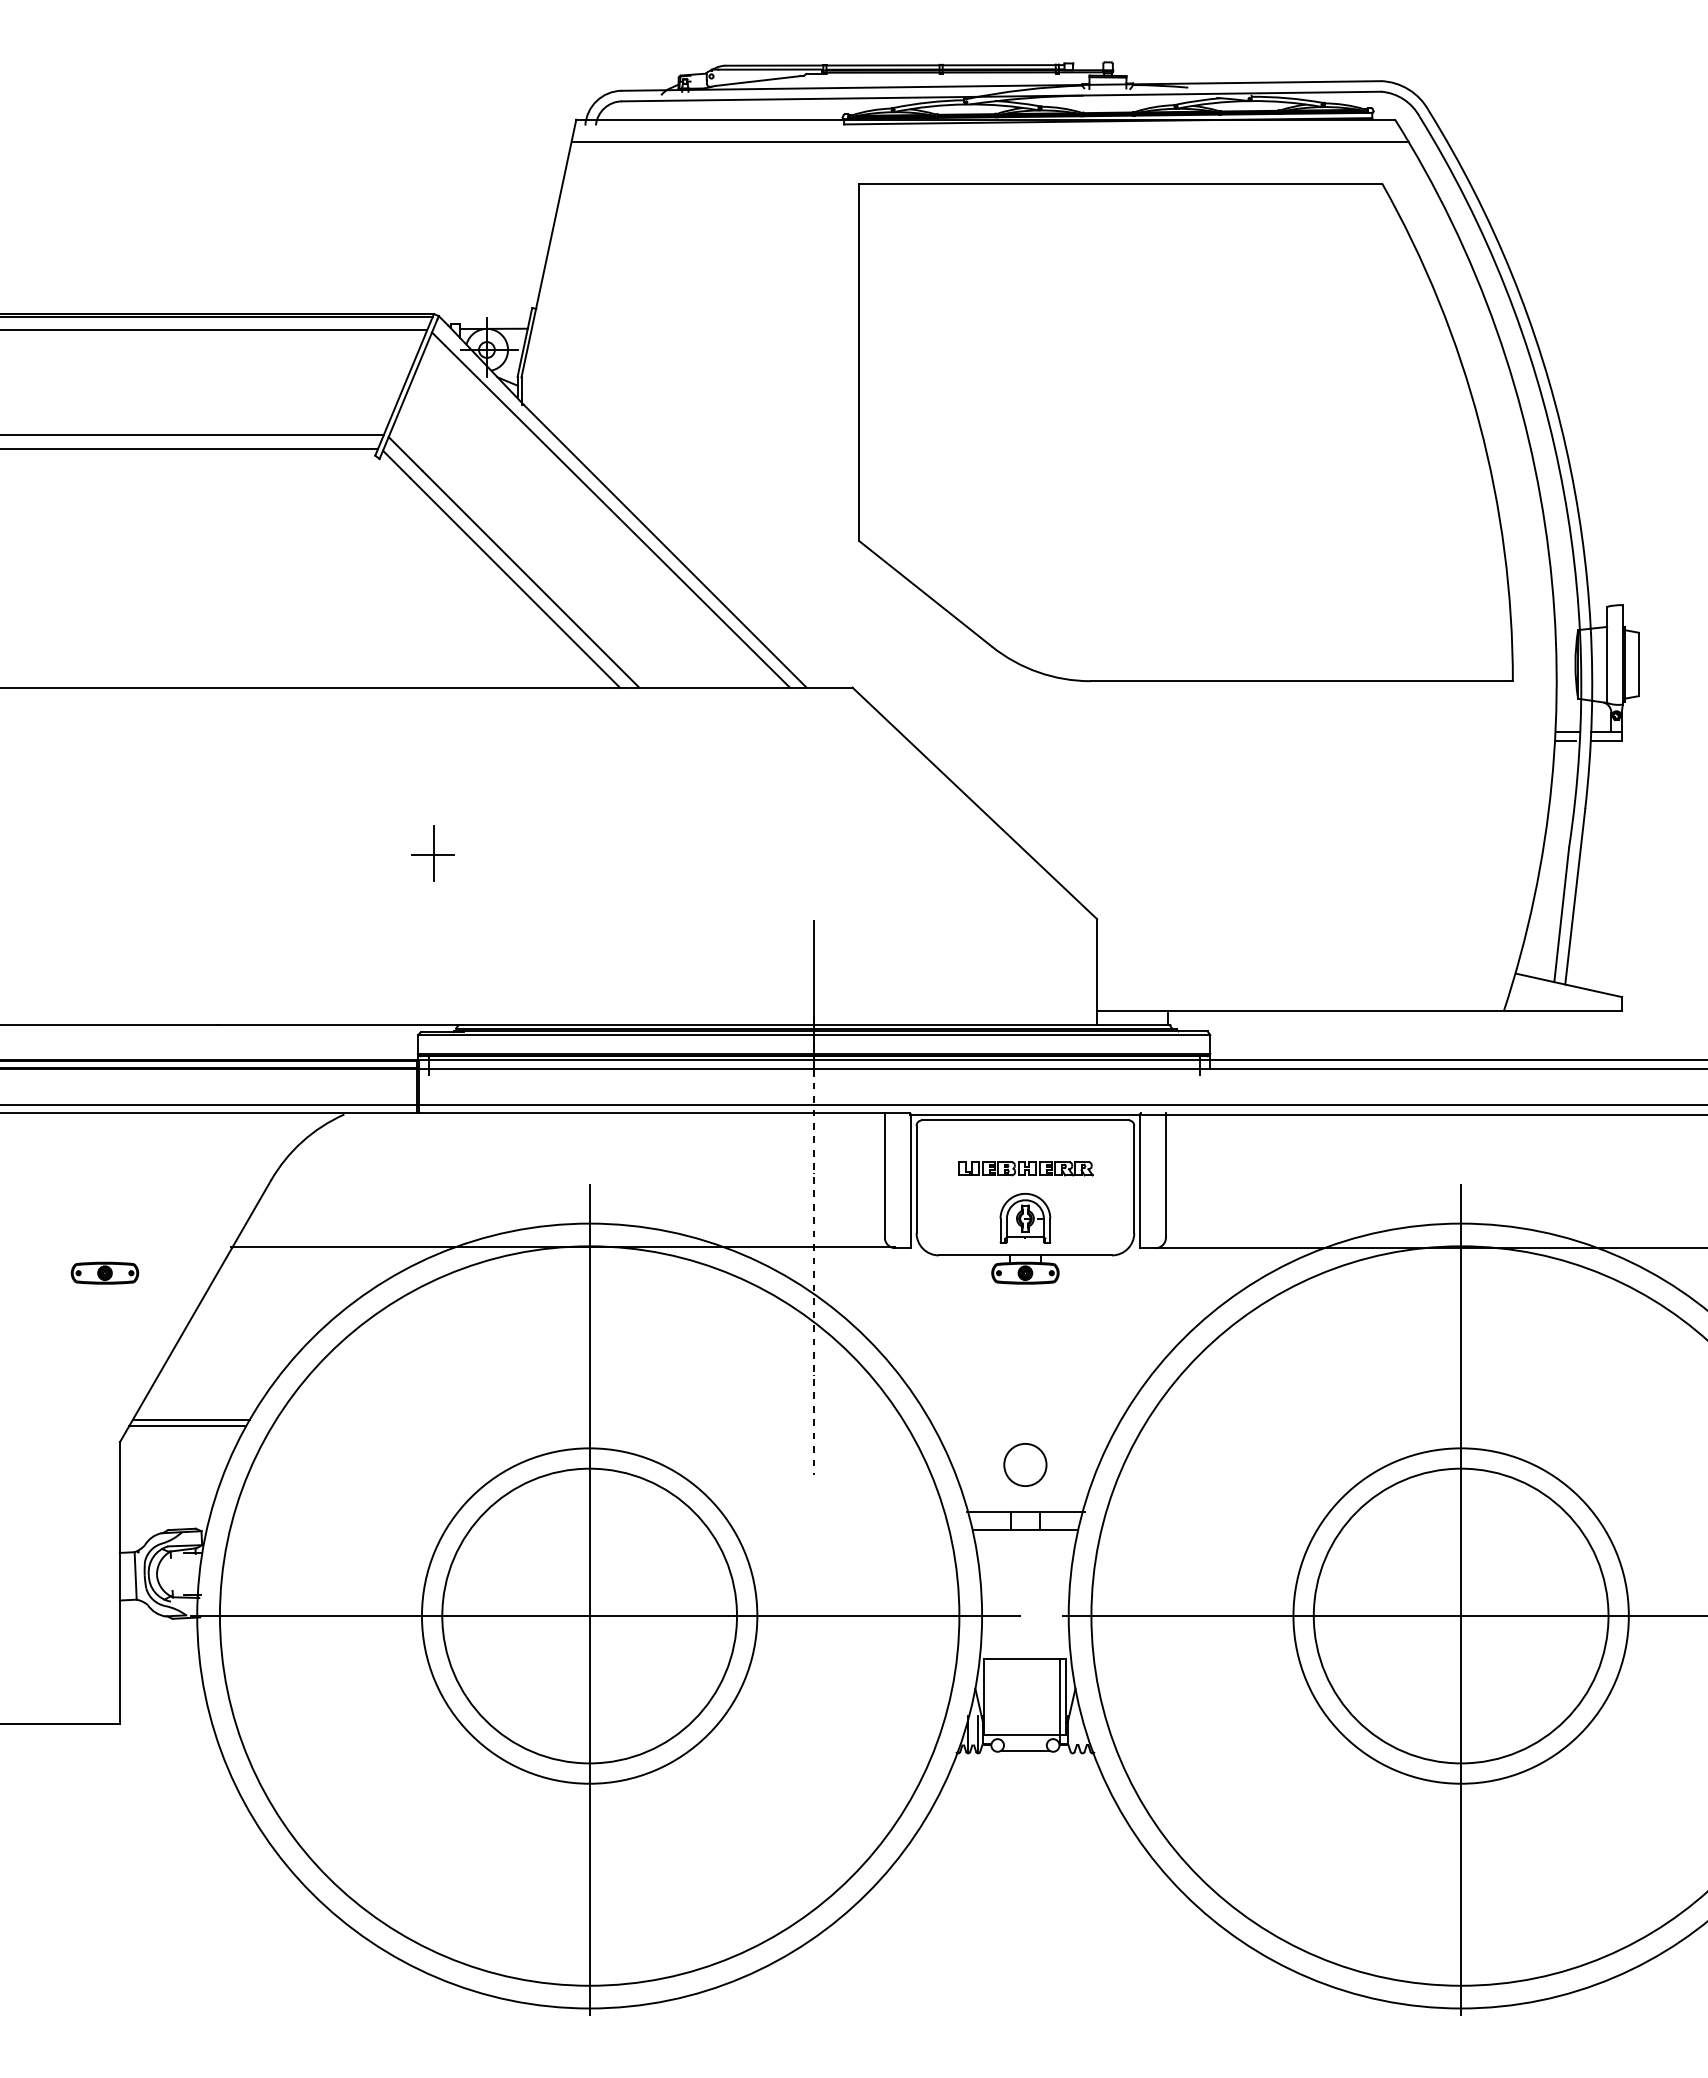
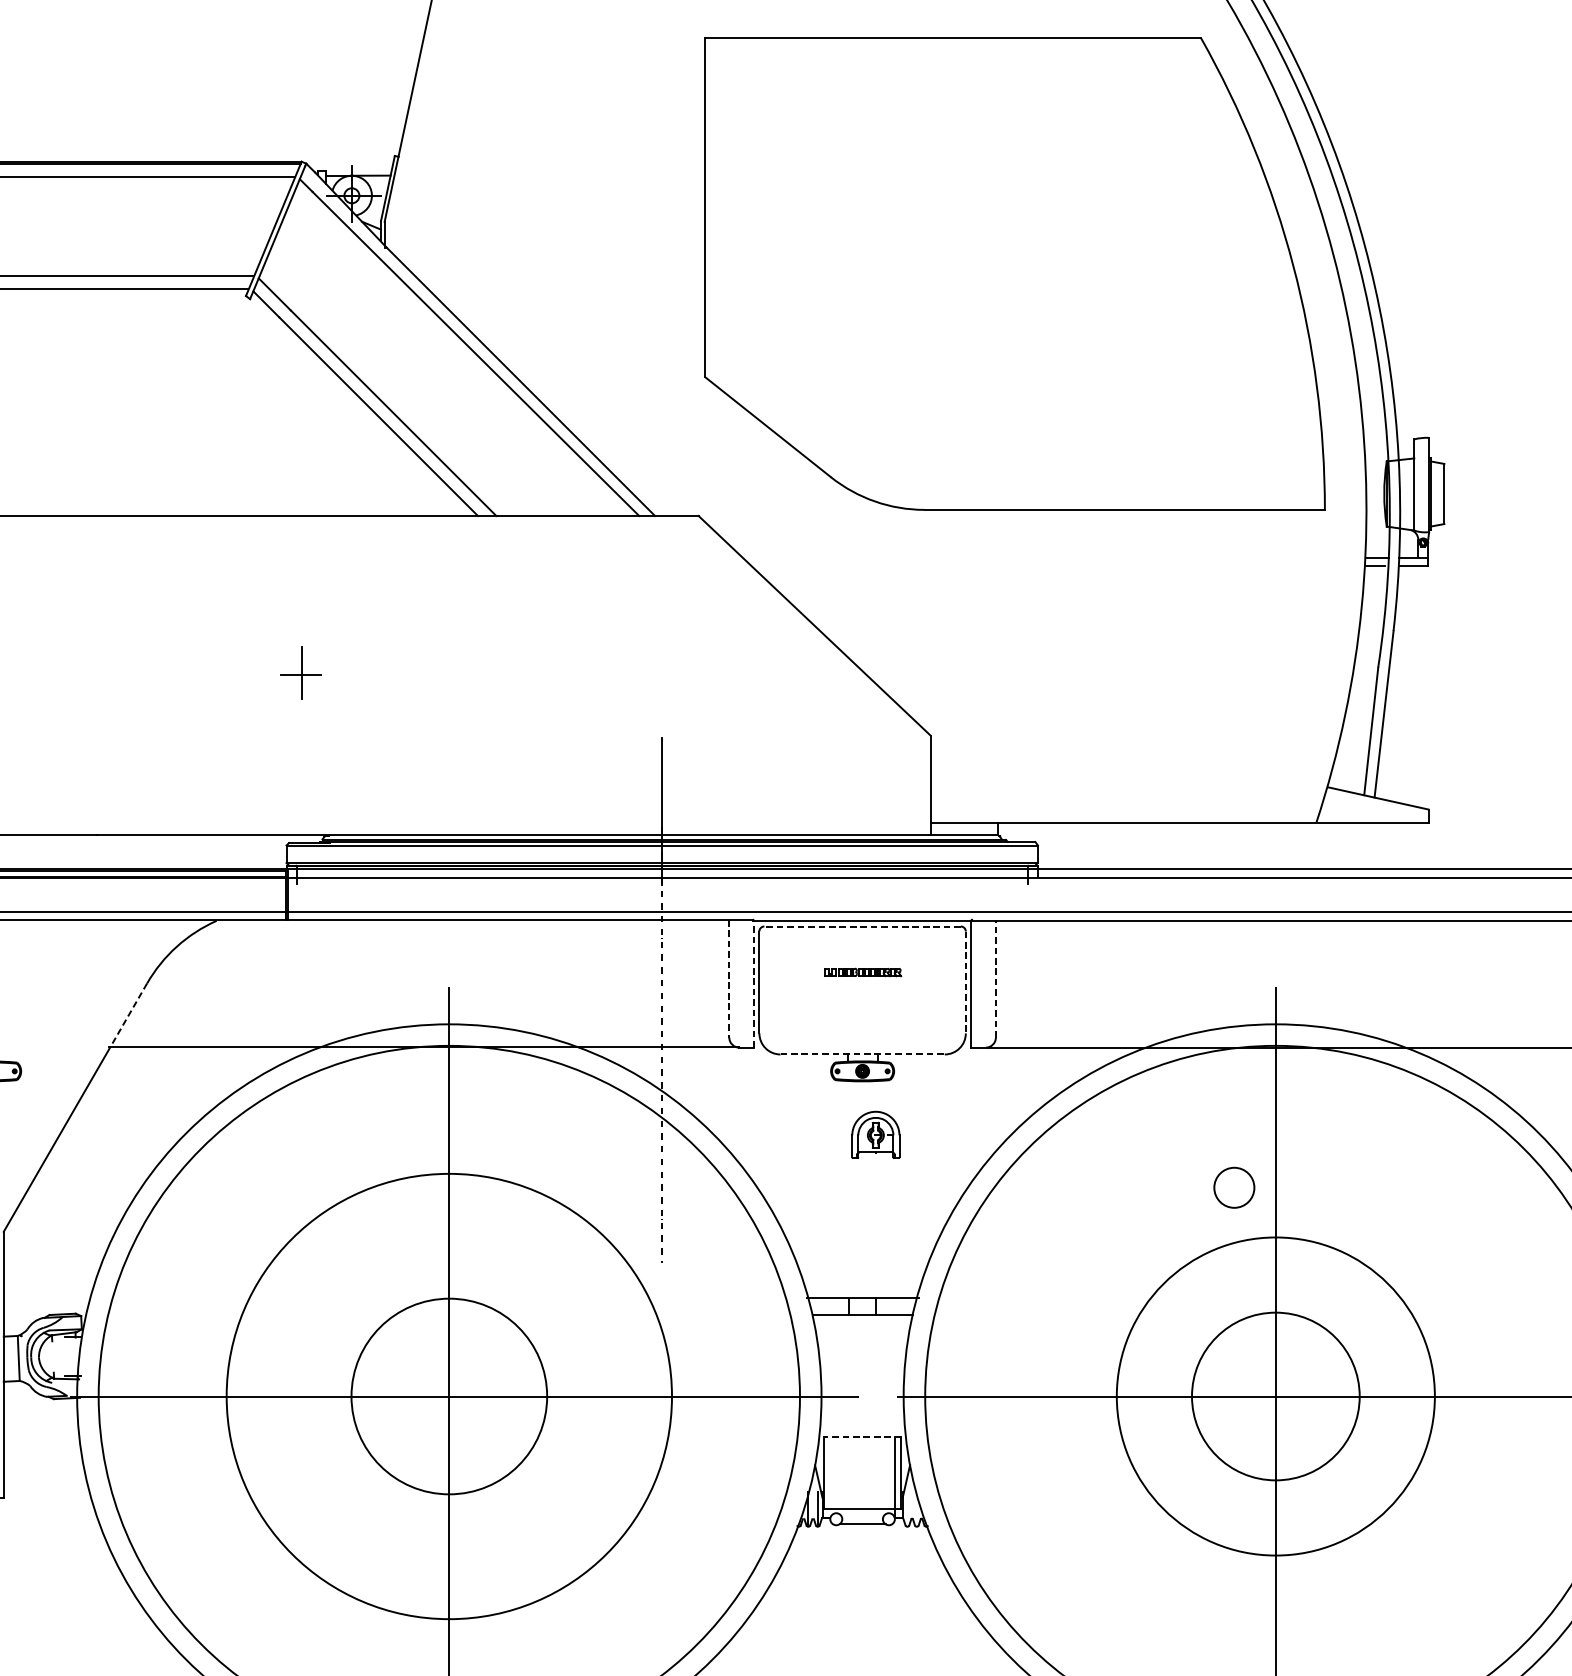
line: (1025, 1120) -> (862, 926), solid -> dashed
part: (1025, 1168) -> (862, 972), size x0.6
line: (1165, 1175) -> (995, 978), solid -> dashed
line: (884, 1176) -> (728, 979), solid -> dashed
line: (1134, 1179) -> (966, 982), solid -> dashed
line: (911, 1181) -> (754, 984), solid -> dashed
line: (251, 1214) -> (128, 1015), solid -> dashed
part: (1025, 1218) -> (875, 1135), moved
line: (1025, 1255) -> (862, 1054), solid -> dashed
line: (191, 1419) -> (71, 1210), removed
line: (187, 1425) -> (67, 1215), removed
circle: (1025, 1464) -> (1234, 1187), moved
circle: (589, 1615) -> (449, 1395), size x0.7
circle: (589, 1615) -> (449, 1395), size x1.4
circle: (1460, 1615) -> (1275, 1395), size x0.6
line: (1025, 1658) -> (862, 1436), solid -> dashed

